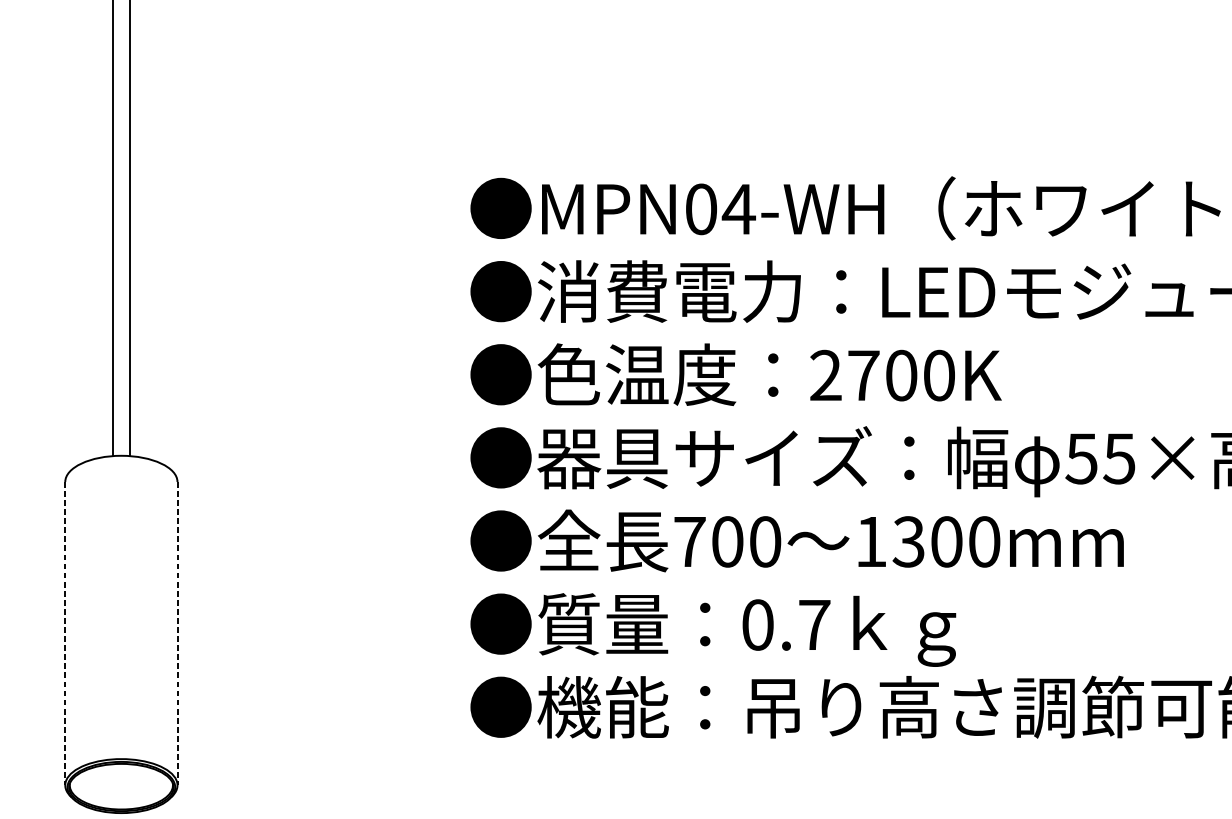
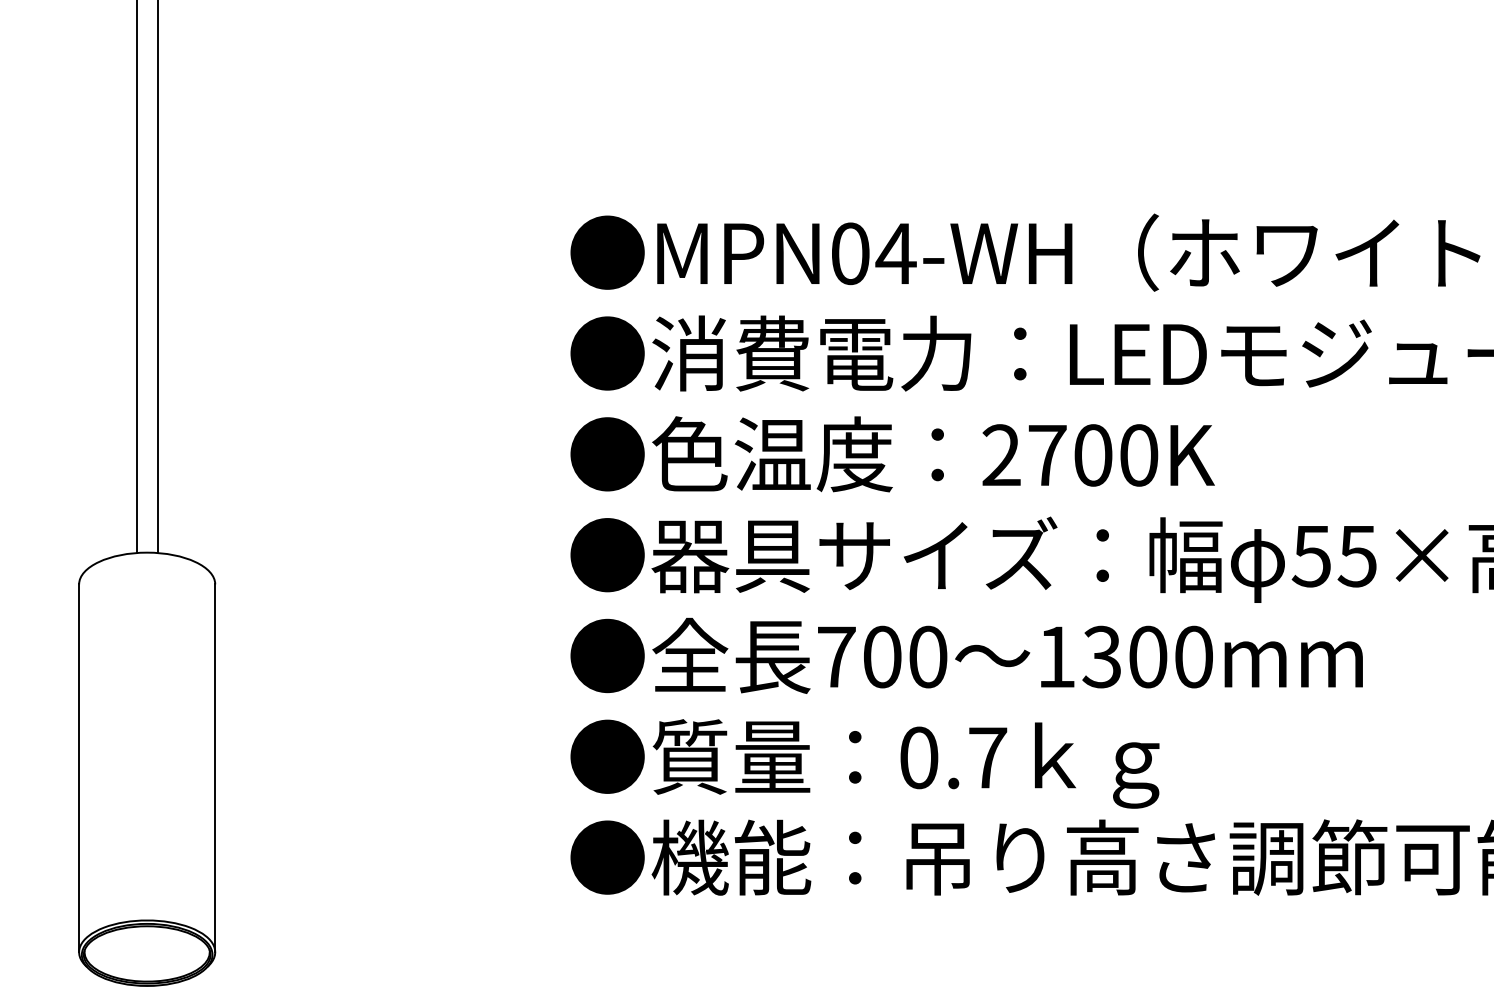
line: (65, 633) -> (79, 768), dashed -> solid
line: (177, 633) -> (215, 768), dashed -> solid

